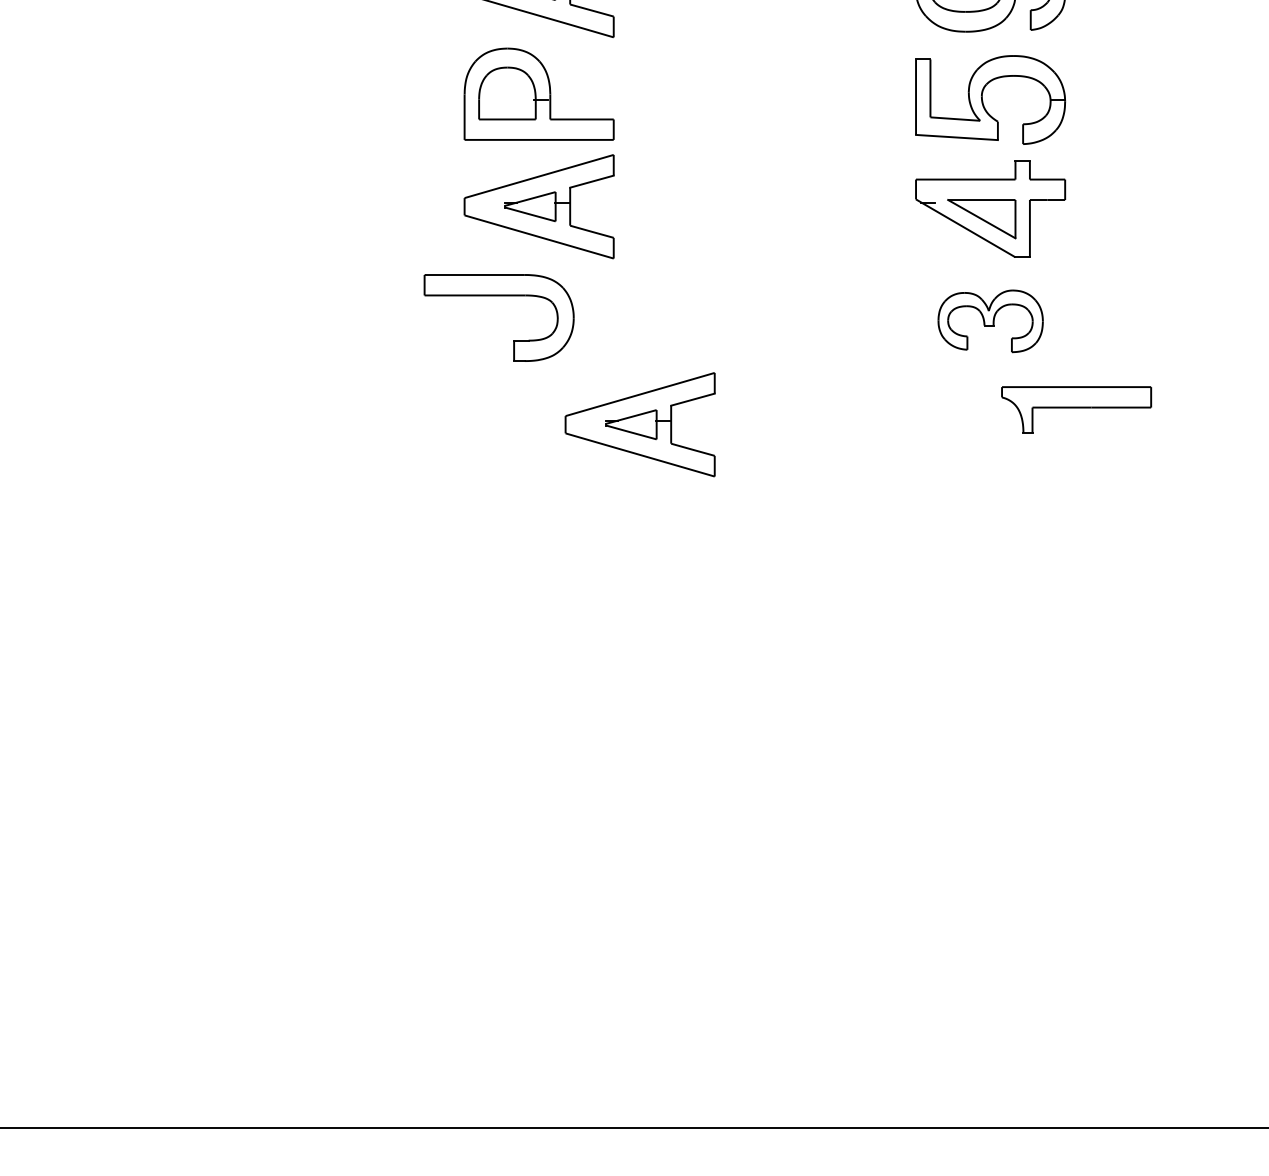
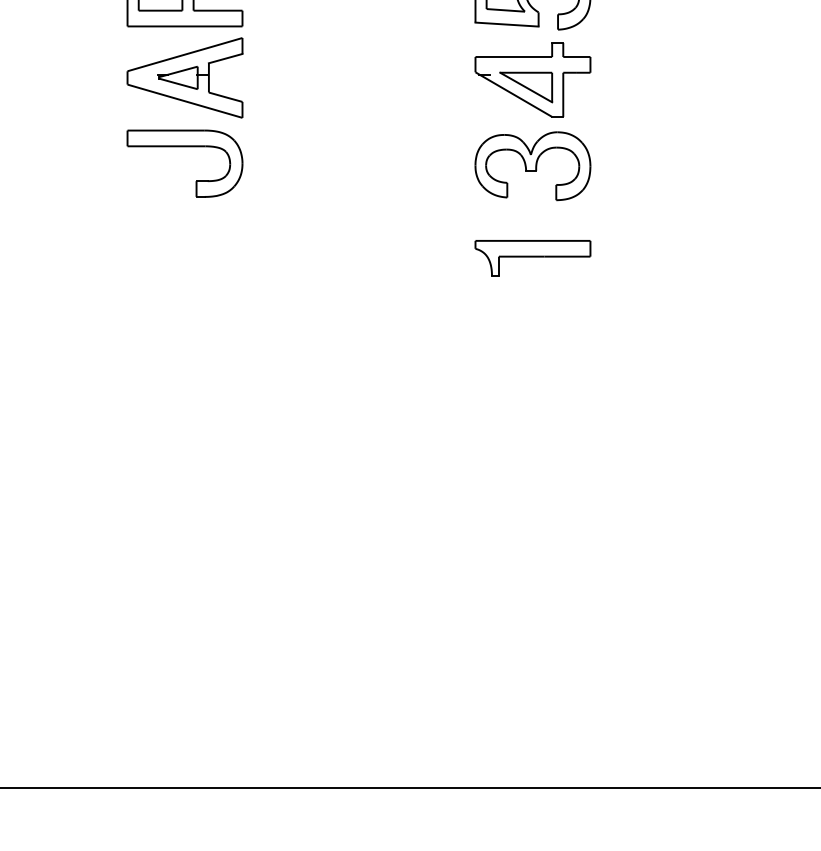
part: (498, 296) -> (184, 147), moved
part: (990, 321) -> (532, 166), size x1.43
part: (1076, 409) -> (532, 258), moved
part: (639, 424) -> (262, 245), removed

